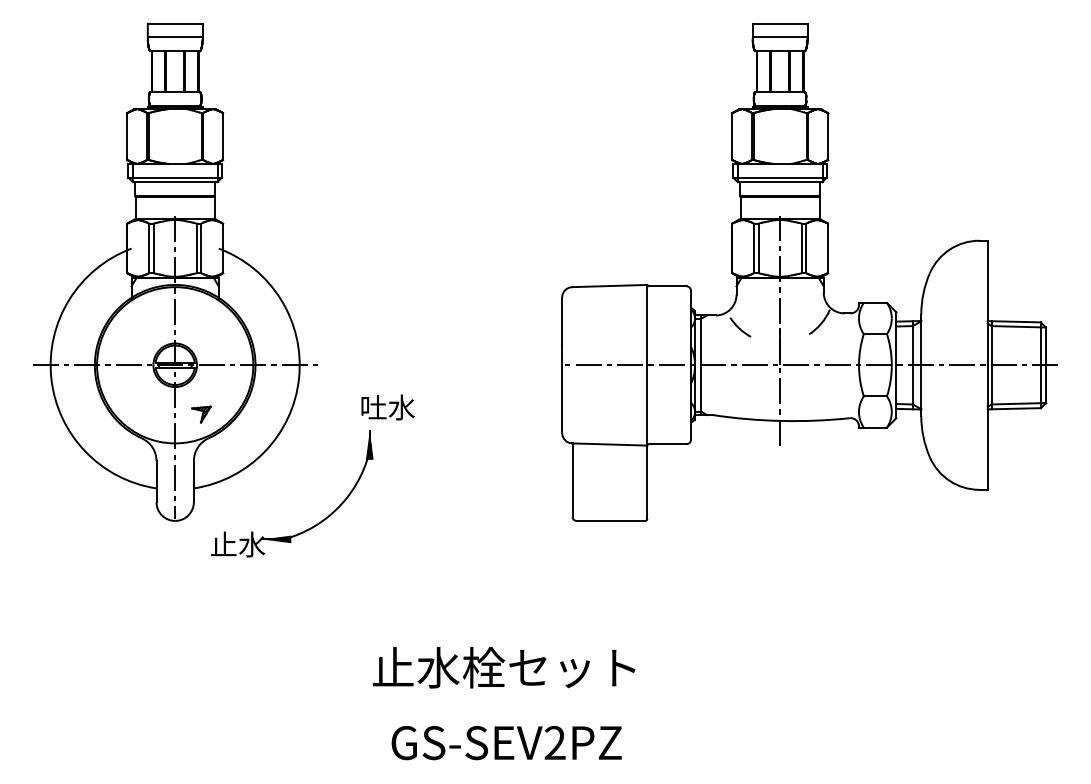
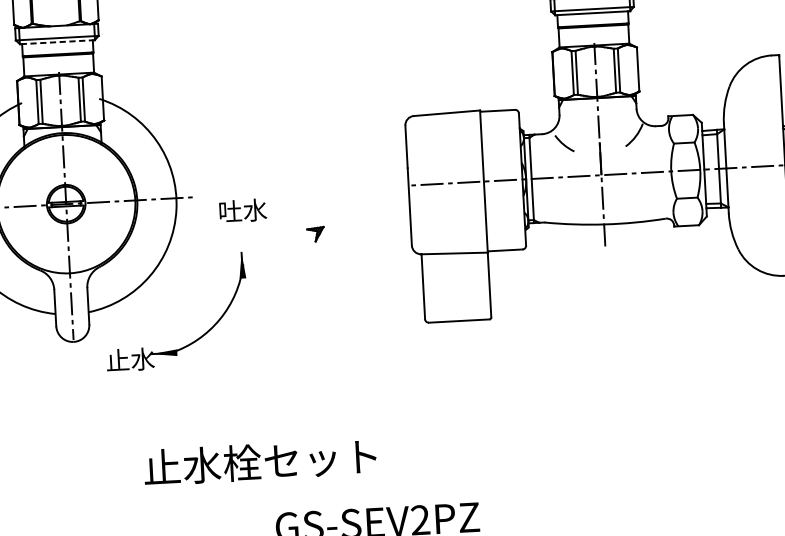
line: (174, 182) -> (56, 42), solid -> dashed
text: (387, 407) -> (242, 210), moved
part: (201, 414) -> (315, 234), moved
text: (503, 667) -> (259, 461), moved

